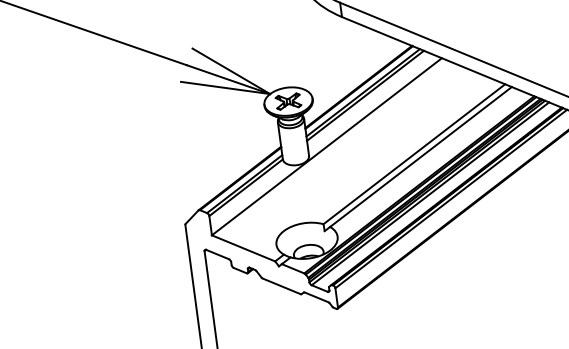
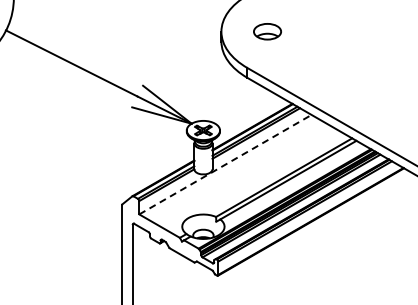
line: (326, 146) -> (225, 164), solid -> dashed

